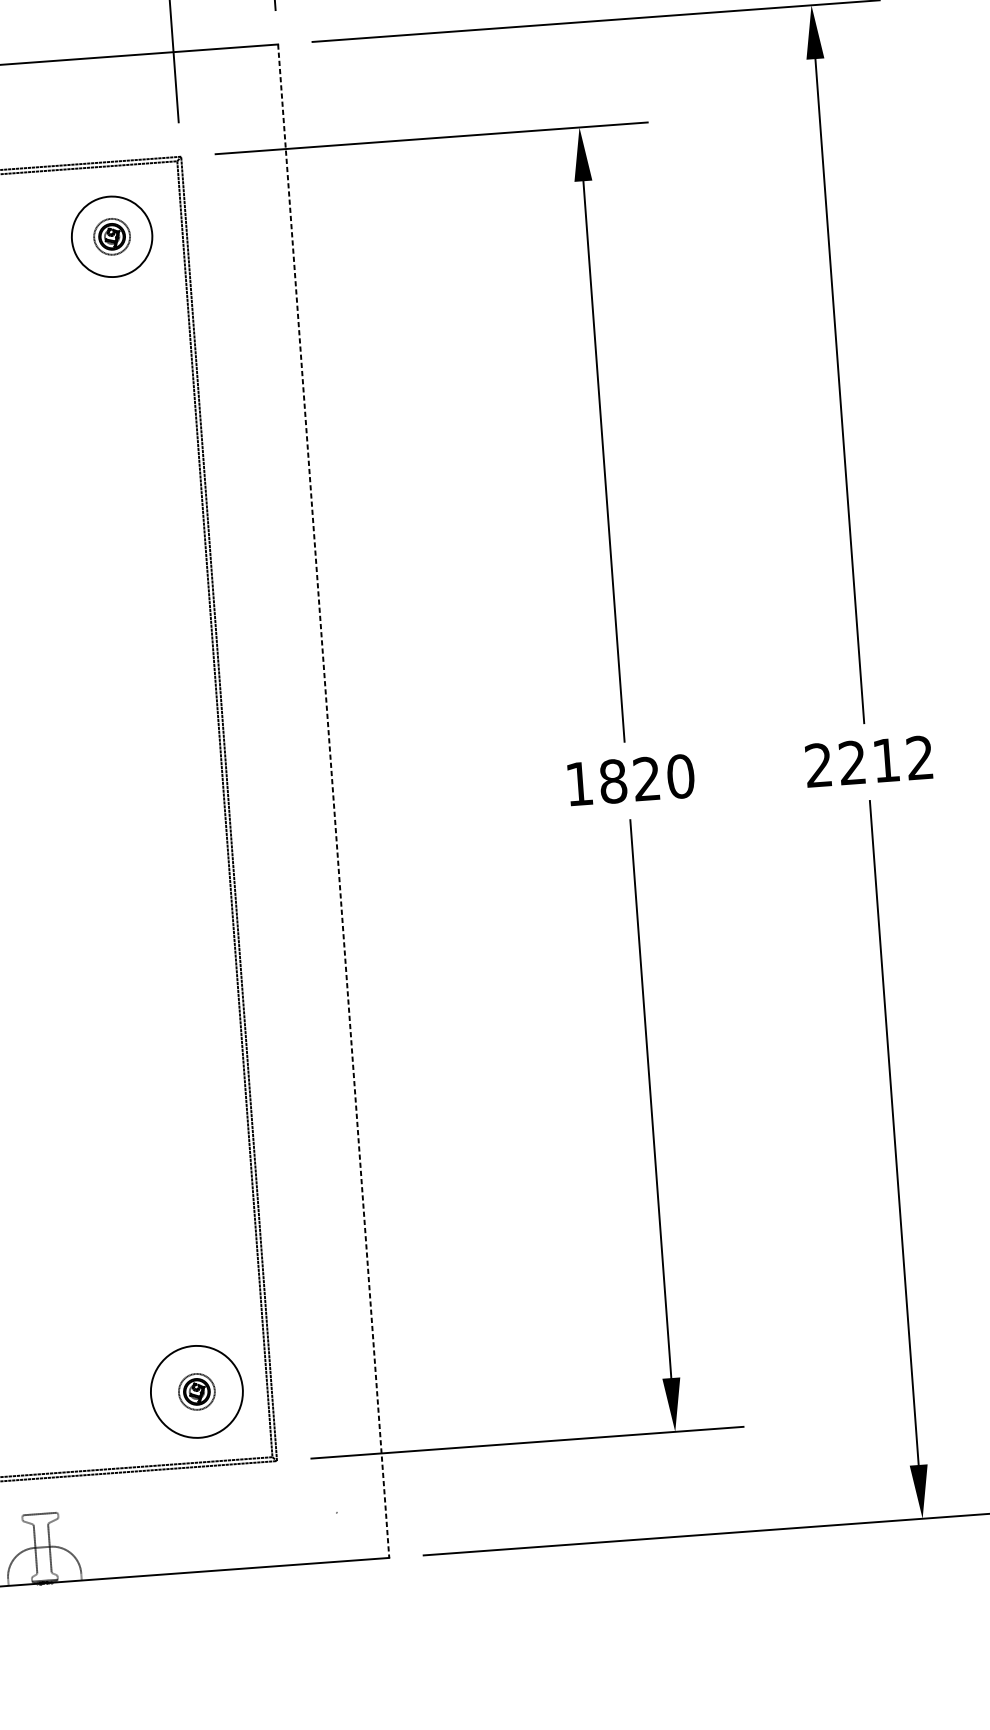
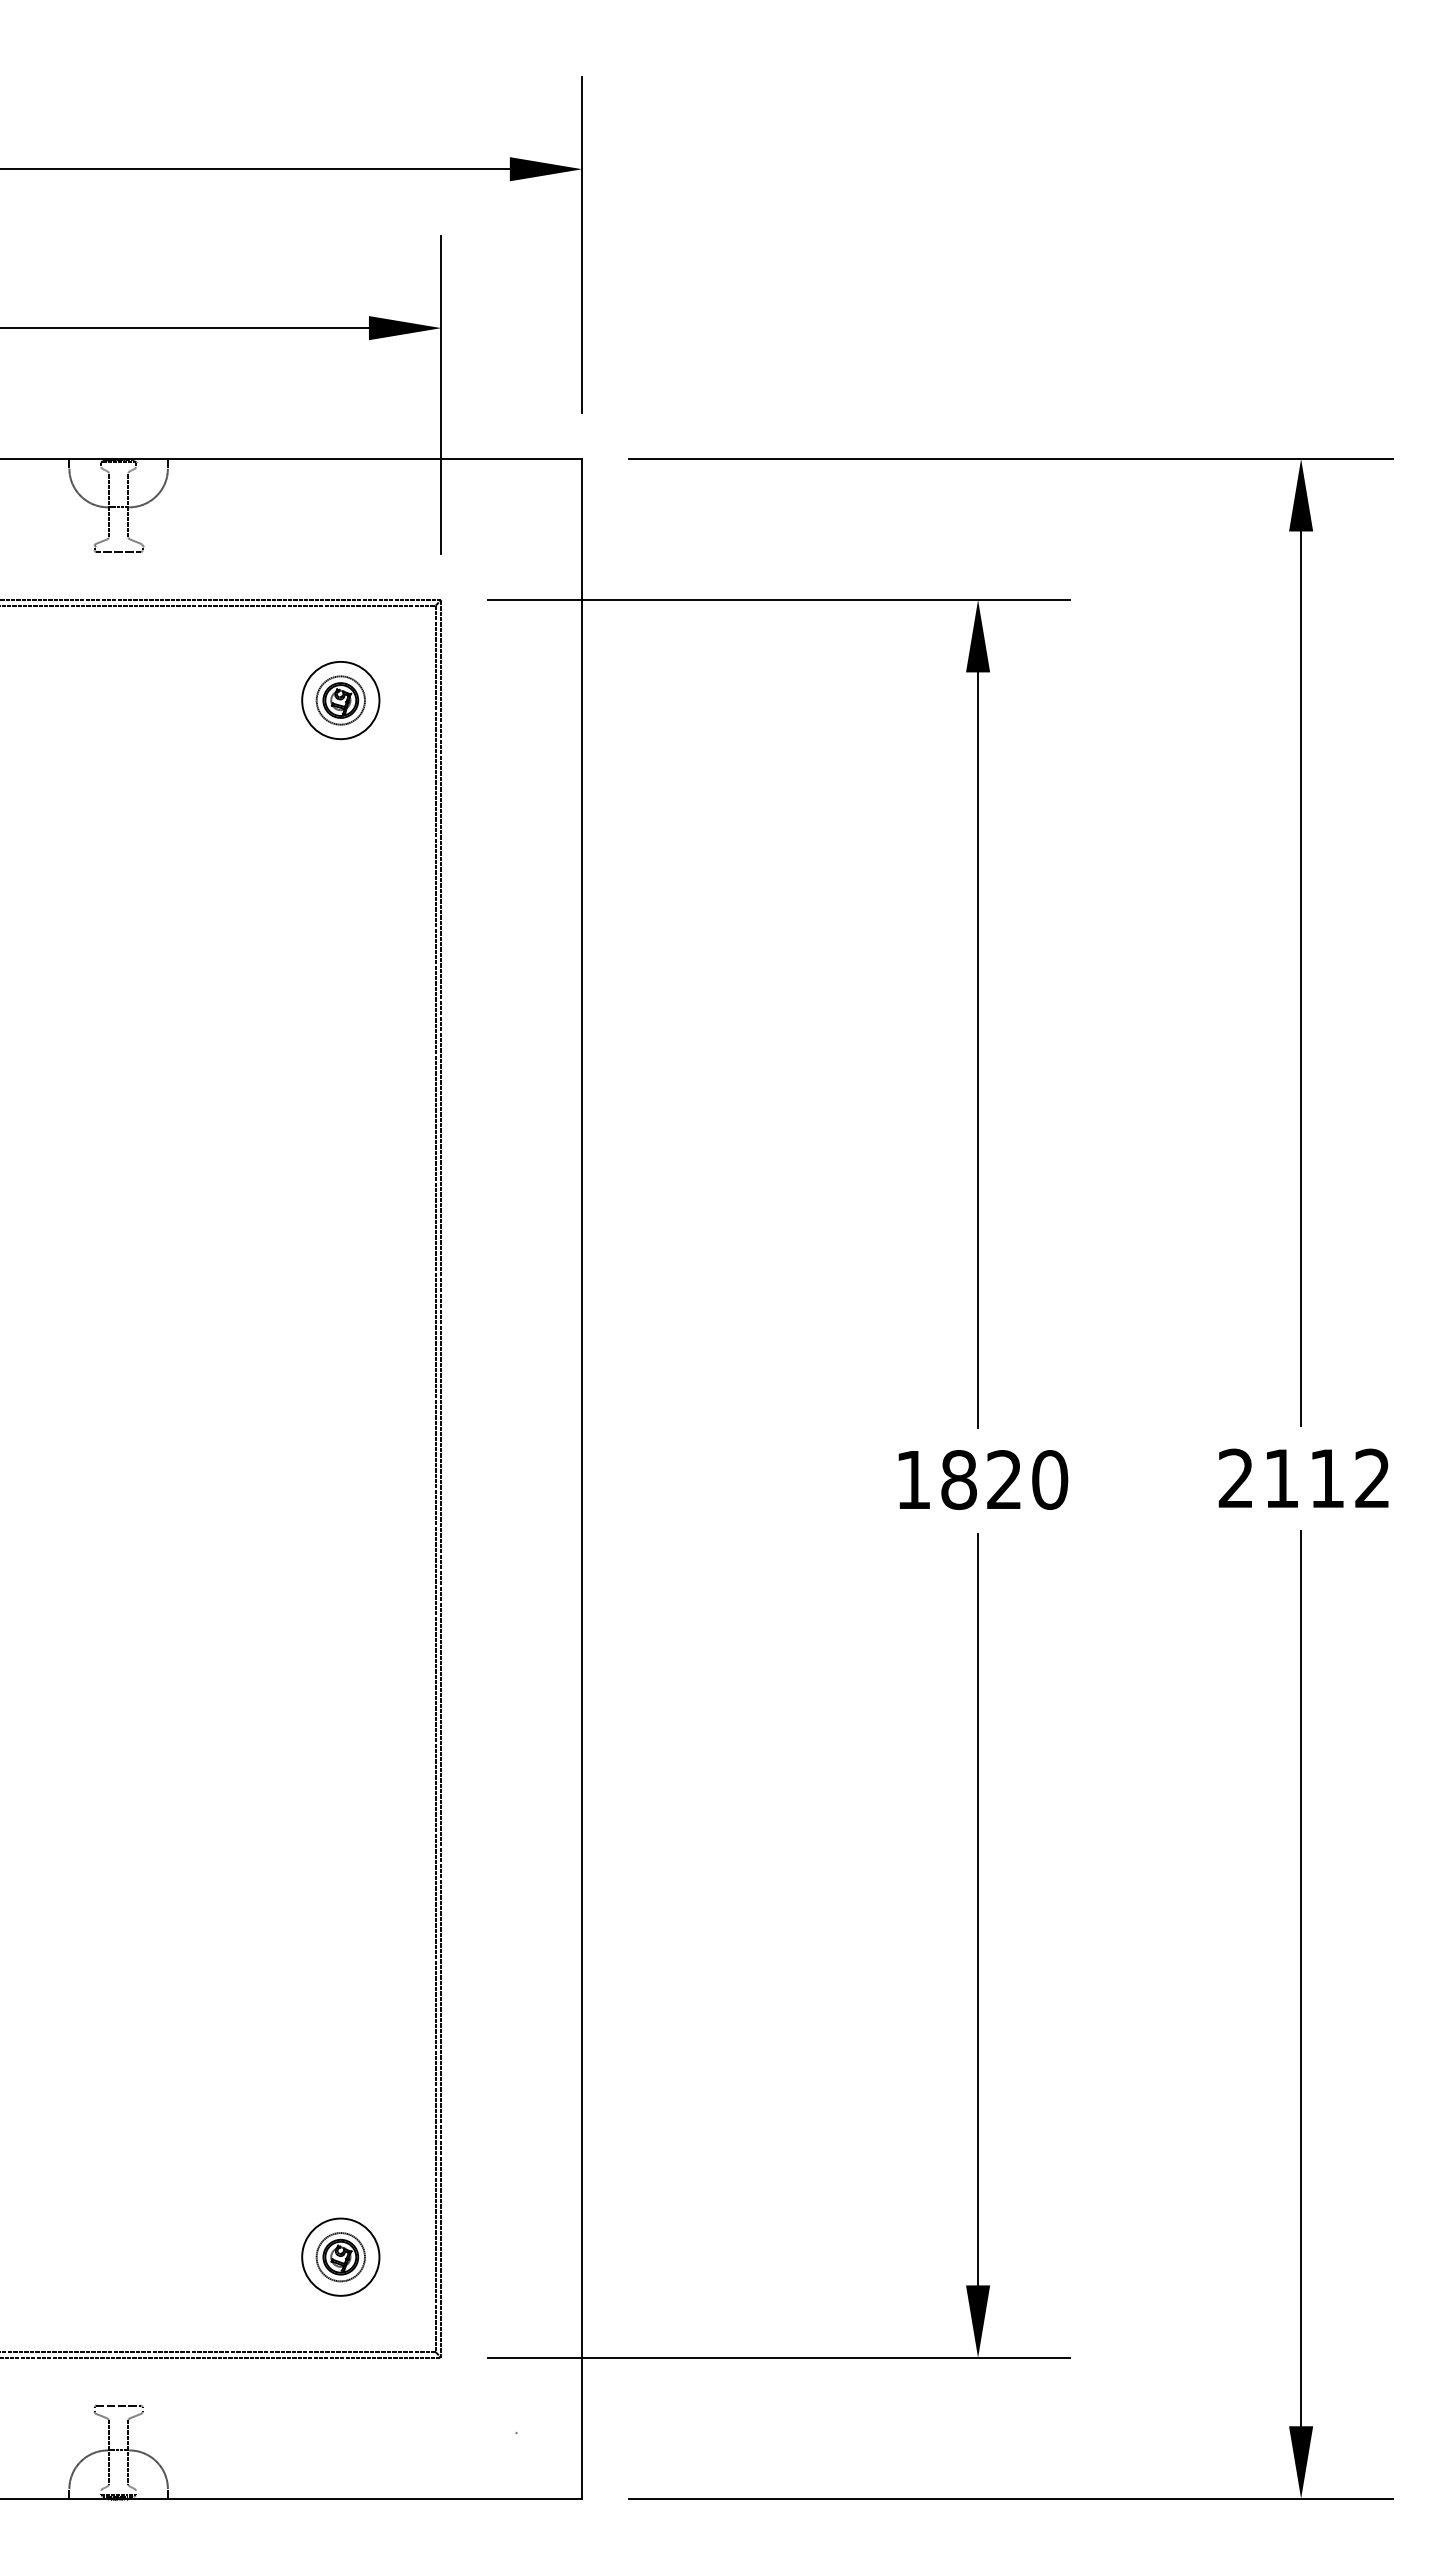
circle: (111, 236) -> (340, 700), size x0.71
text: (851, 762) -> (1280, 1477), 2212 -> 2112
line: (333, 800) -> (582, 1478), dashed -> solid
circle: (196, 1391) -> (340, 2256), size x0.62

